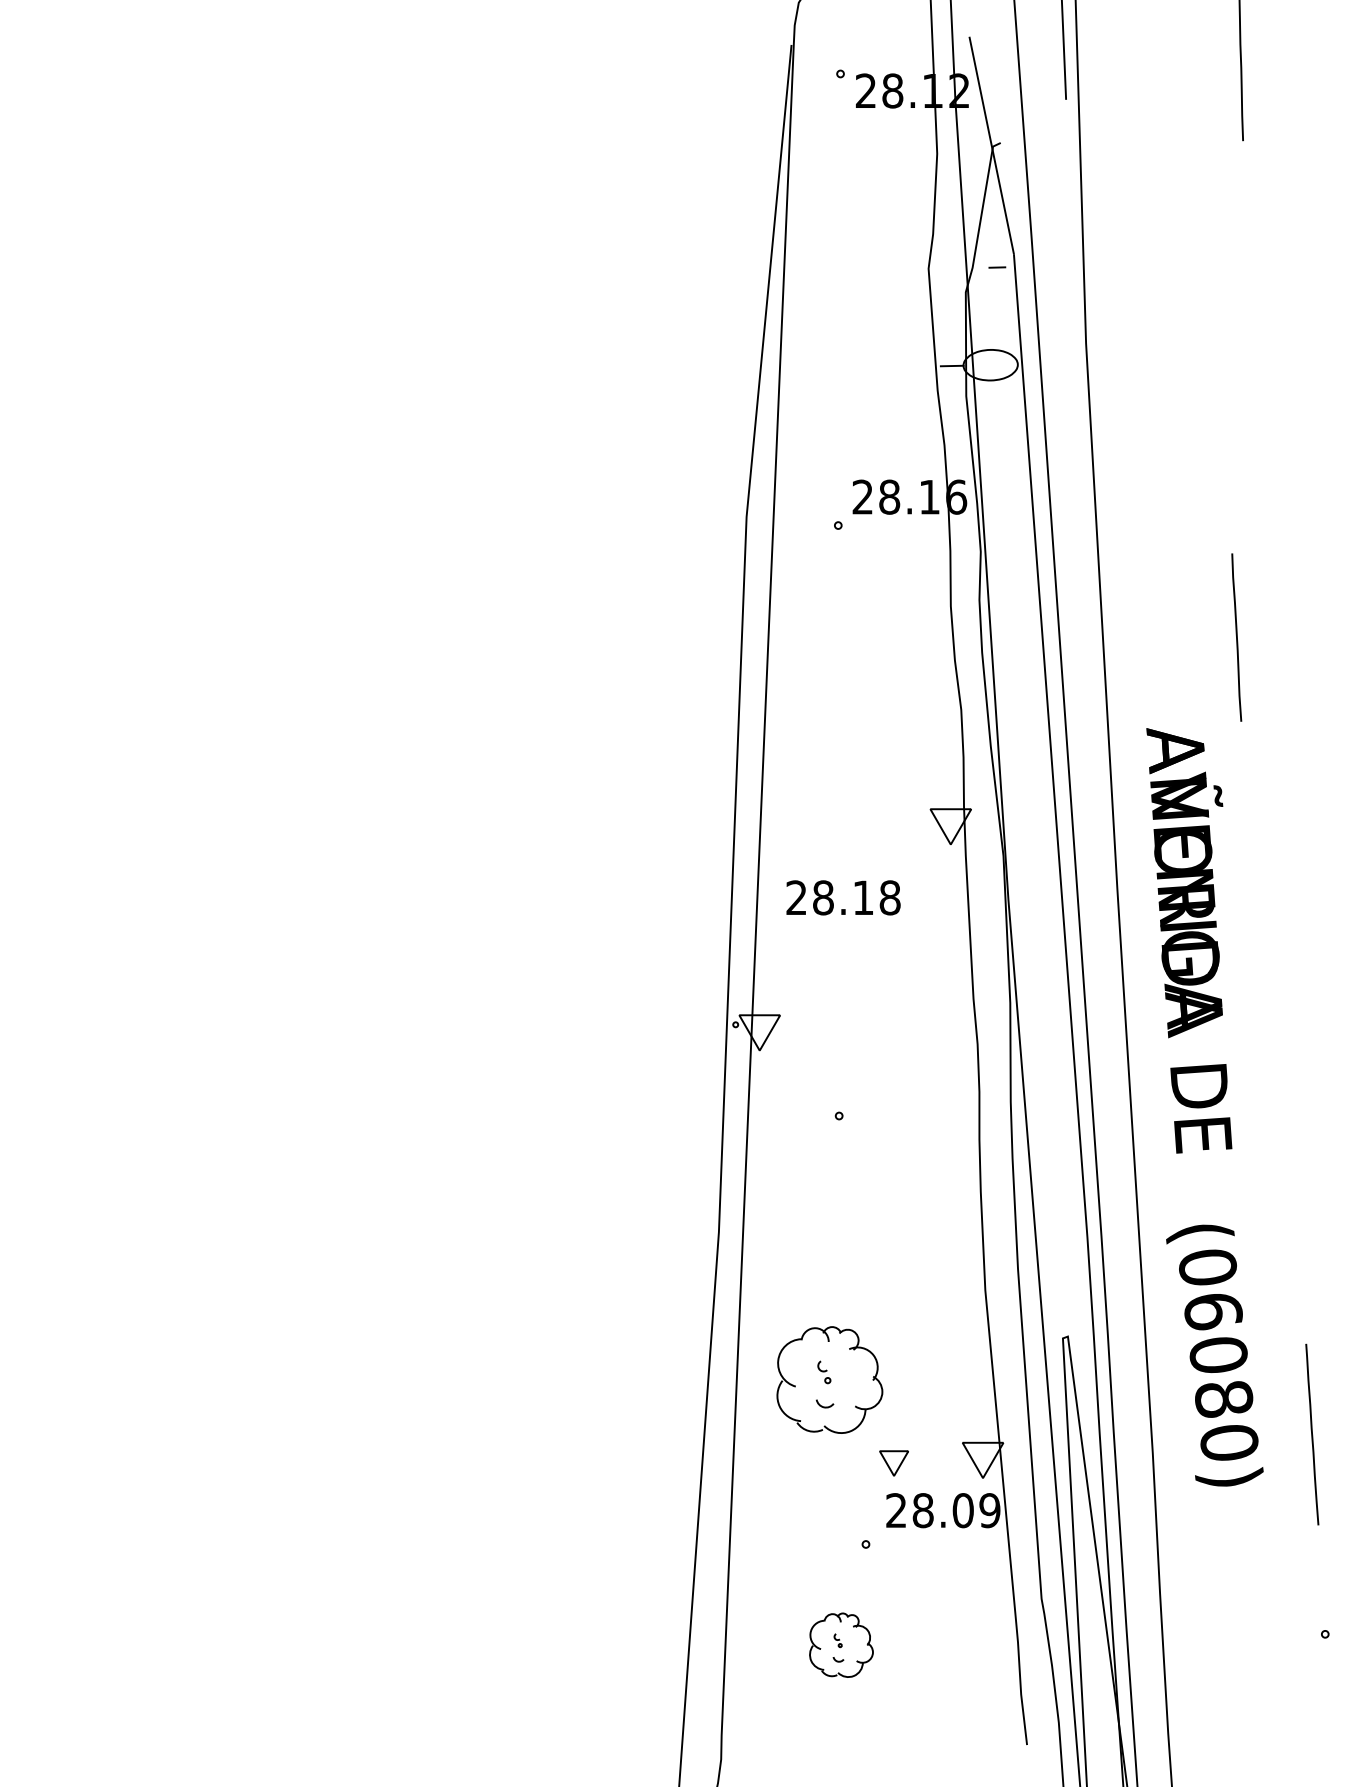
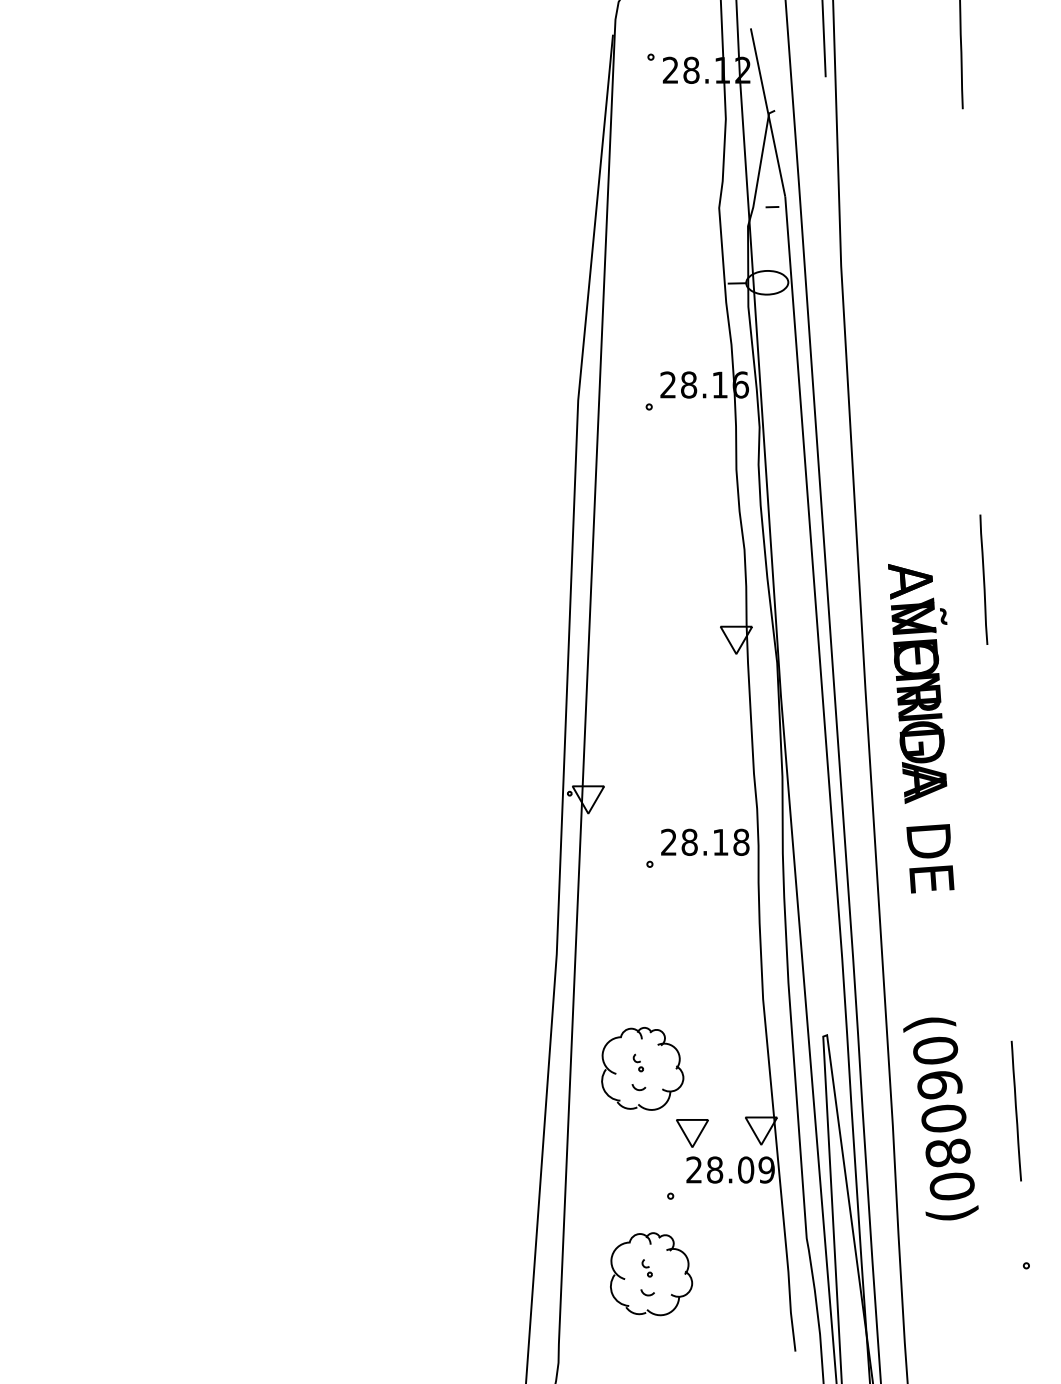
line: (1236, 637) -> (983, 579), moved
text: (843, 896) -> (705, 841), moved
text: (1214, 1355) -> (940, 1118), moved
part: (894, 1463) -> (692, 1133), size x1.43
part: (841, 1645) -> (651, 1274), size x1.67

